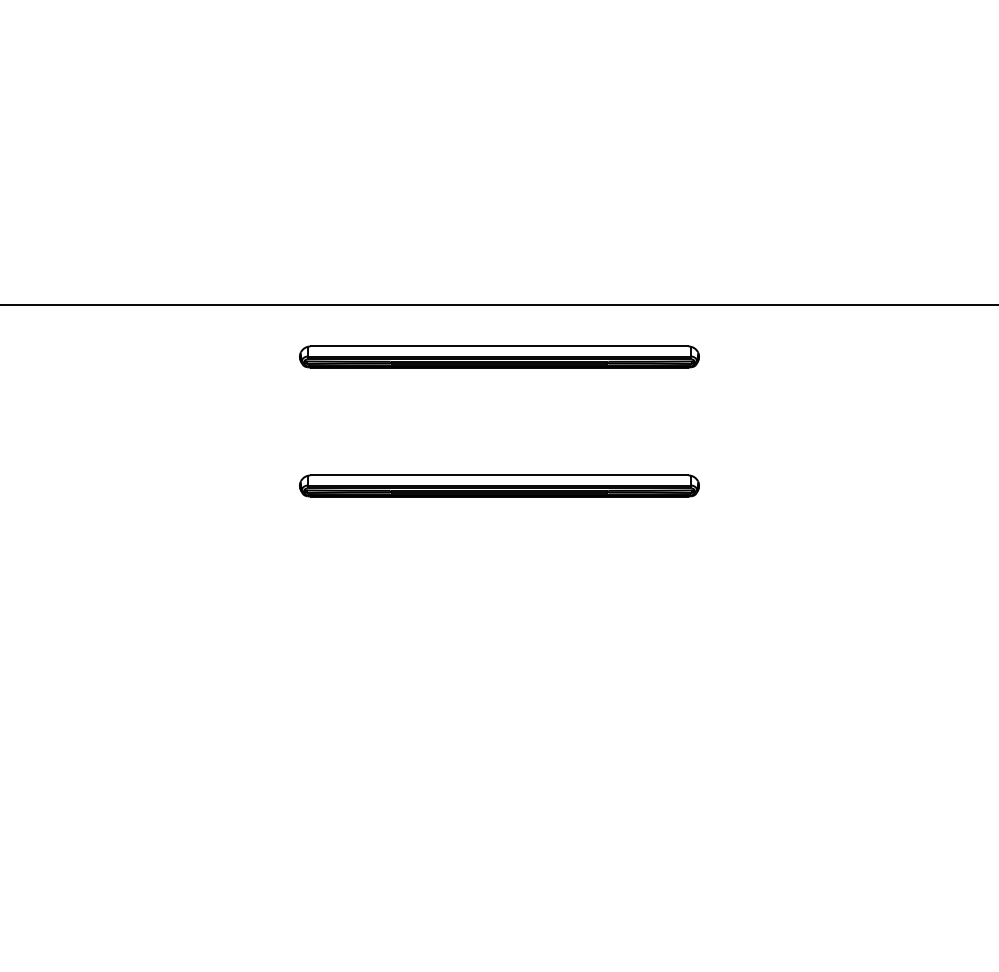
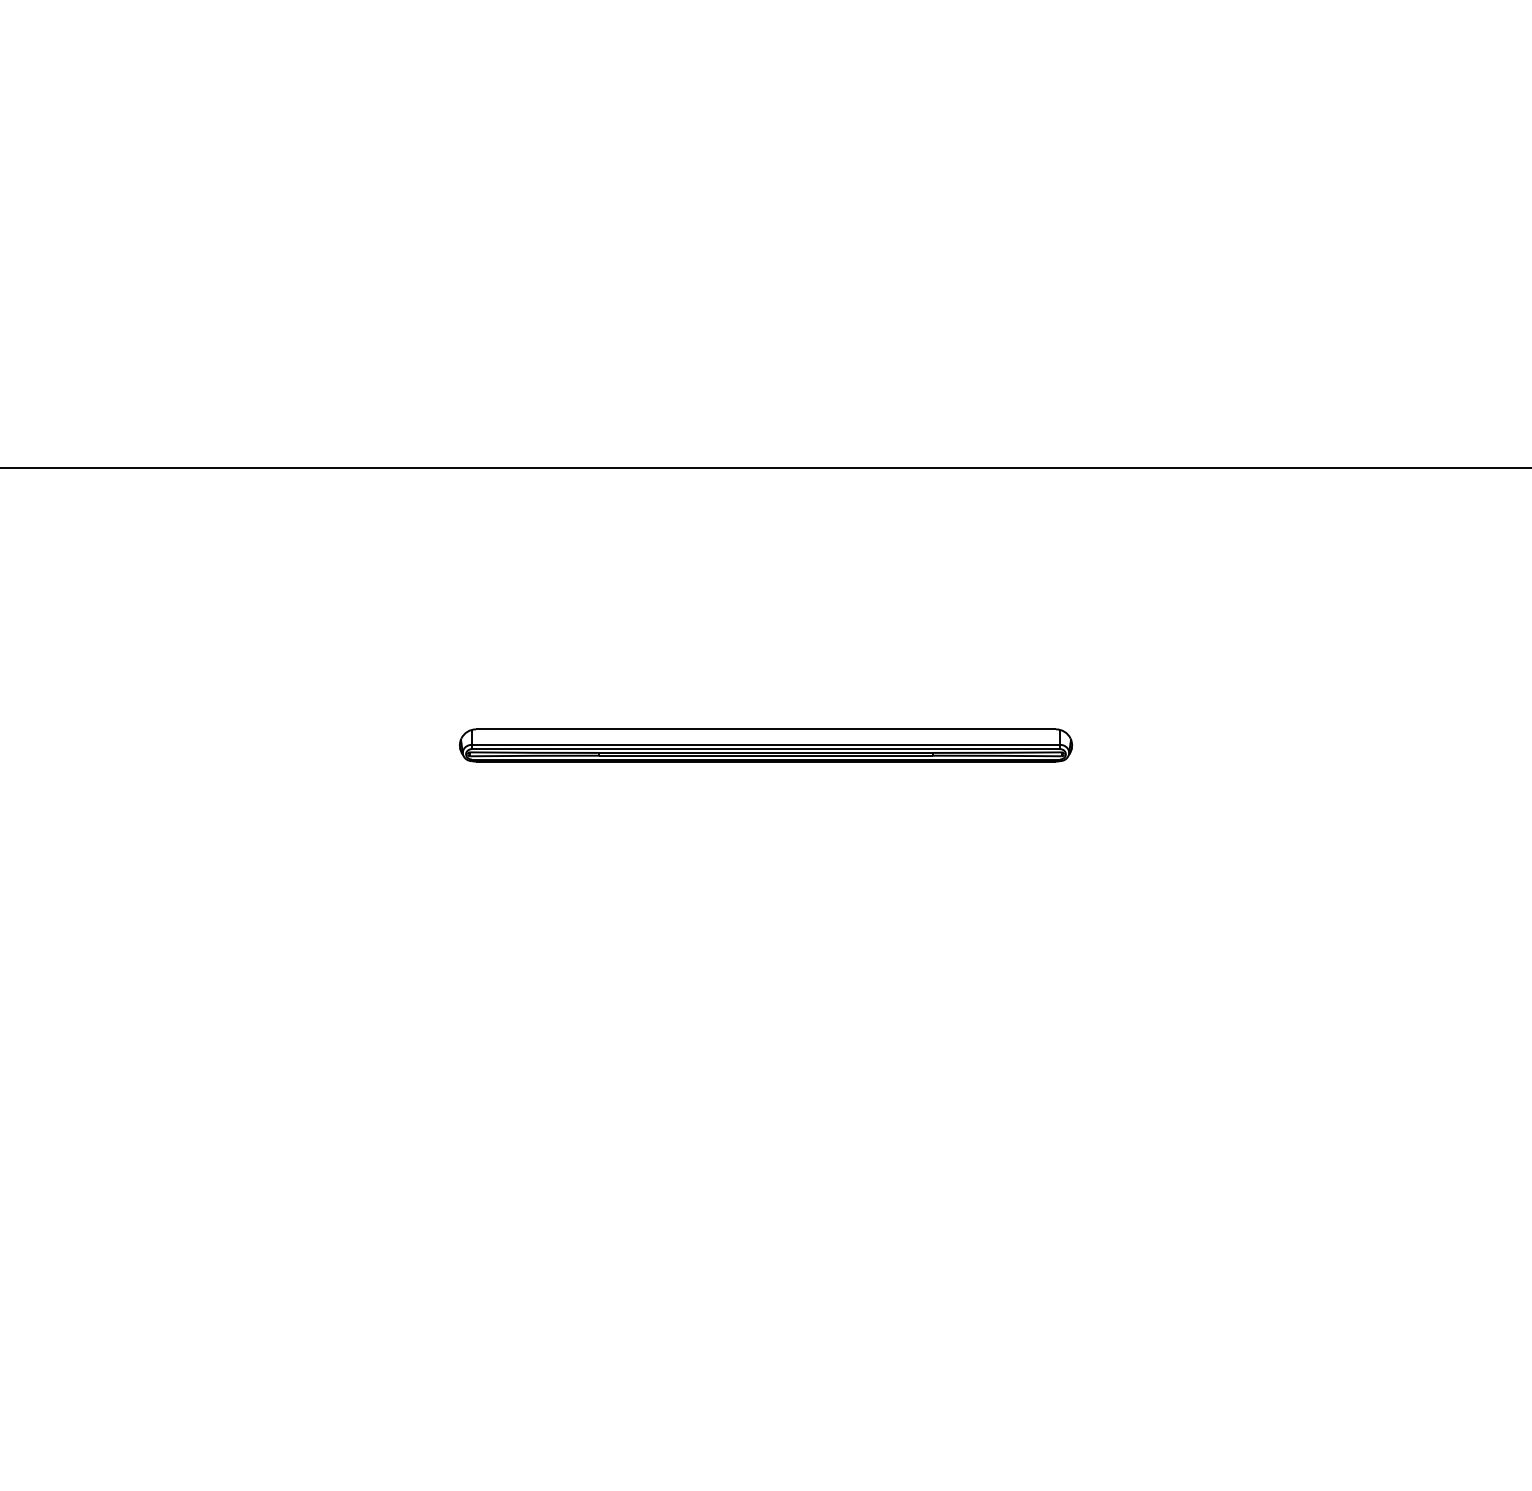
part: (499, 356) -> (766, 546), removed

